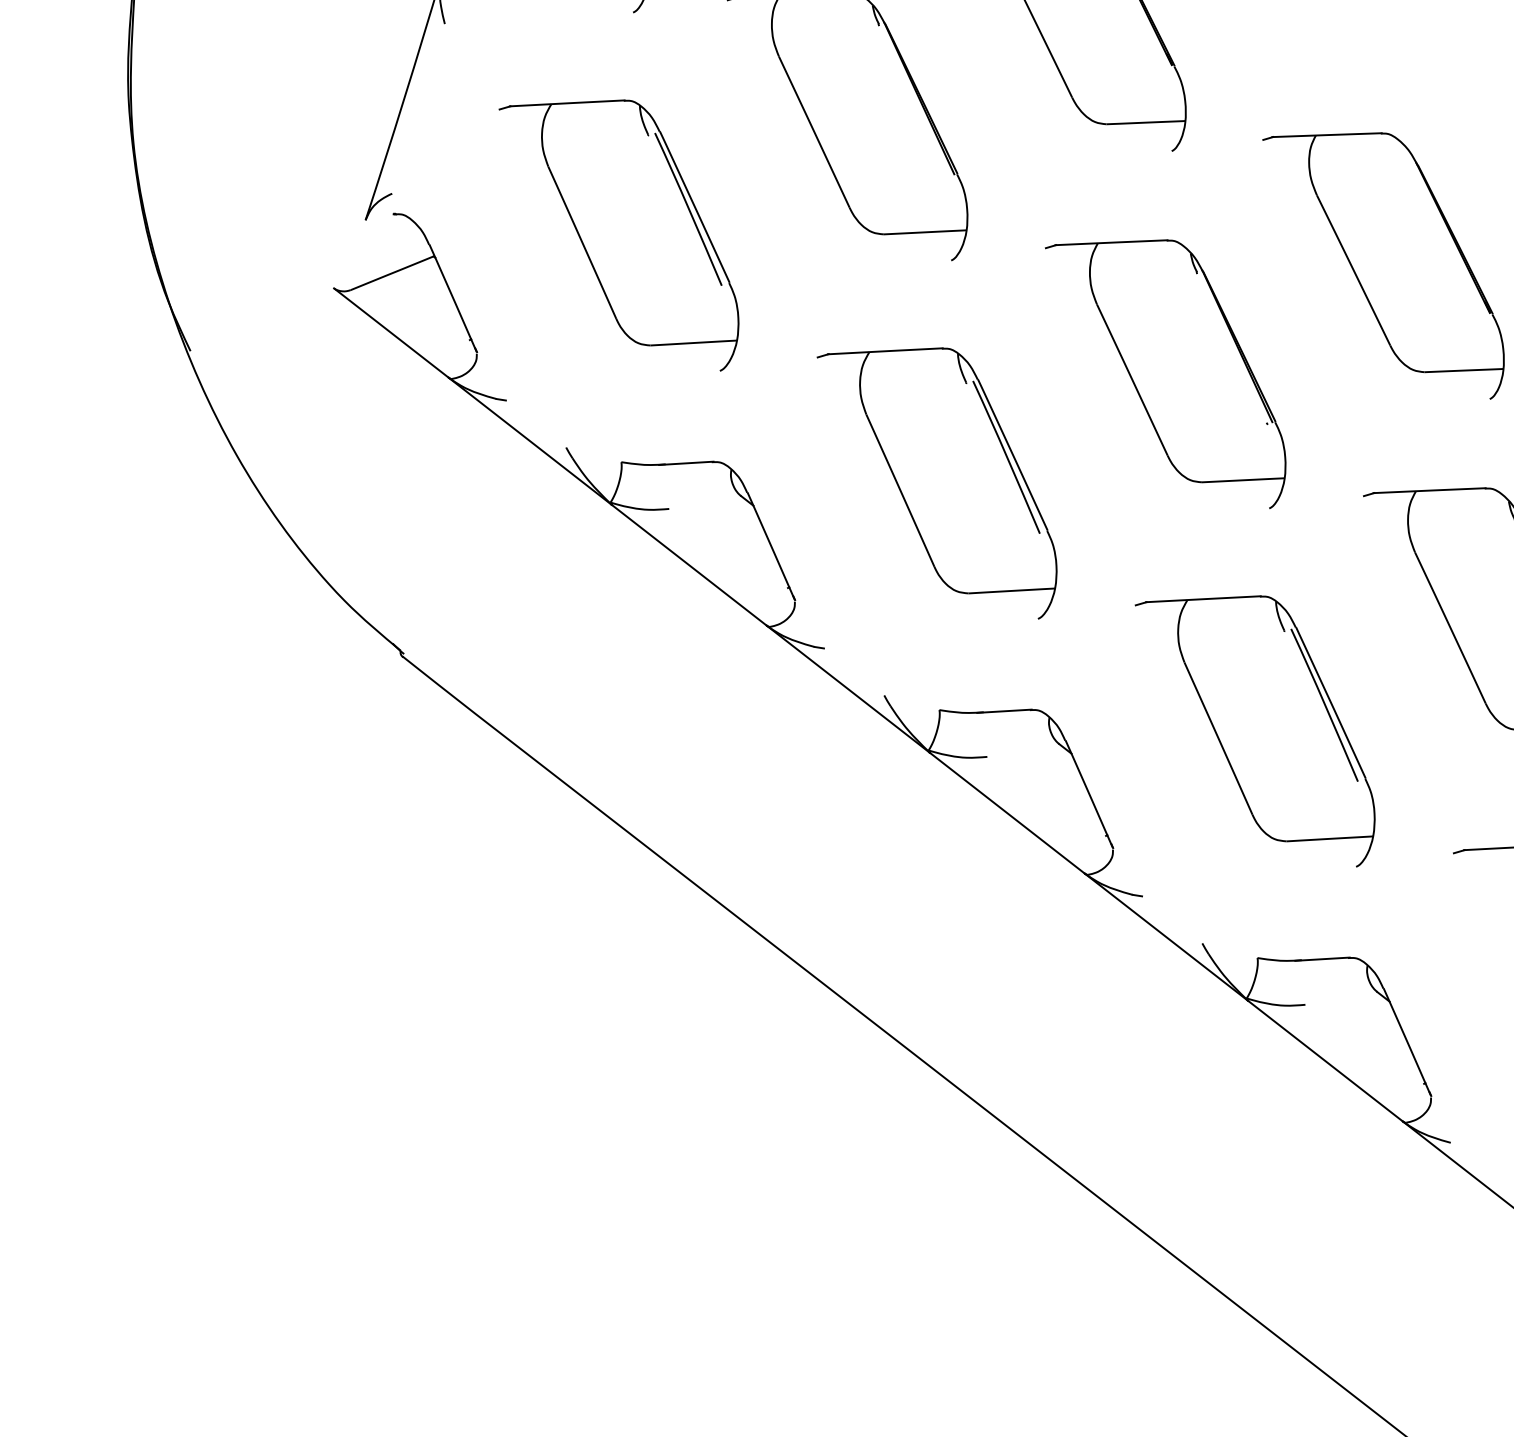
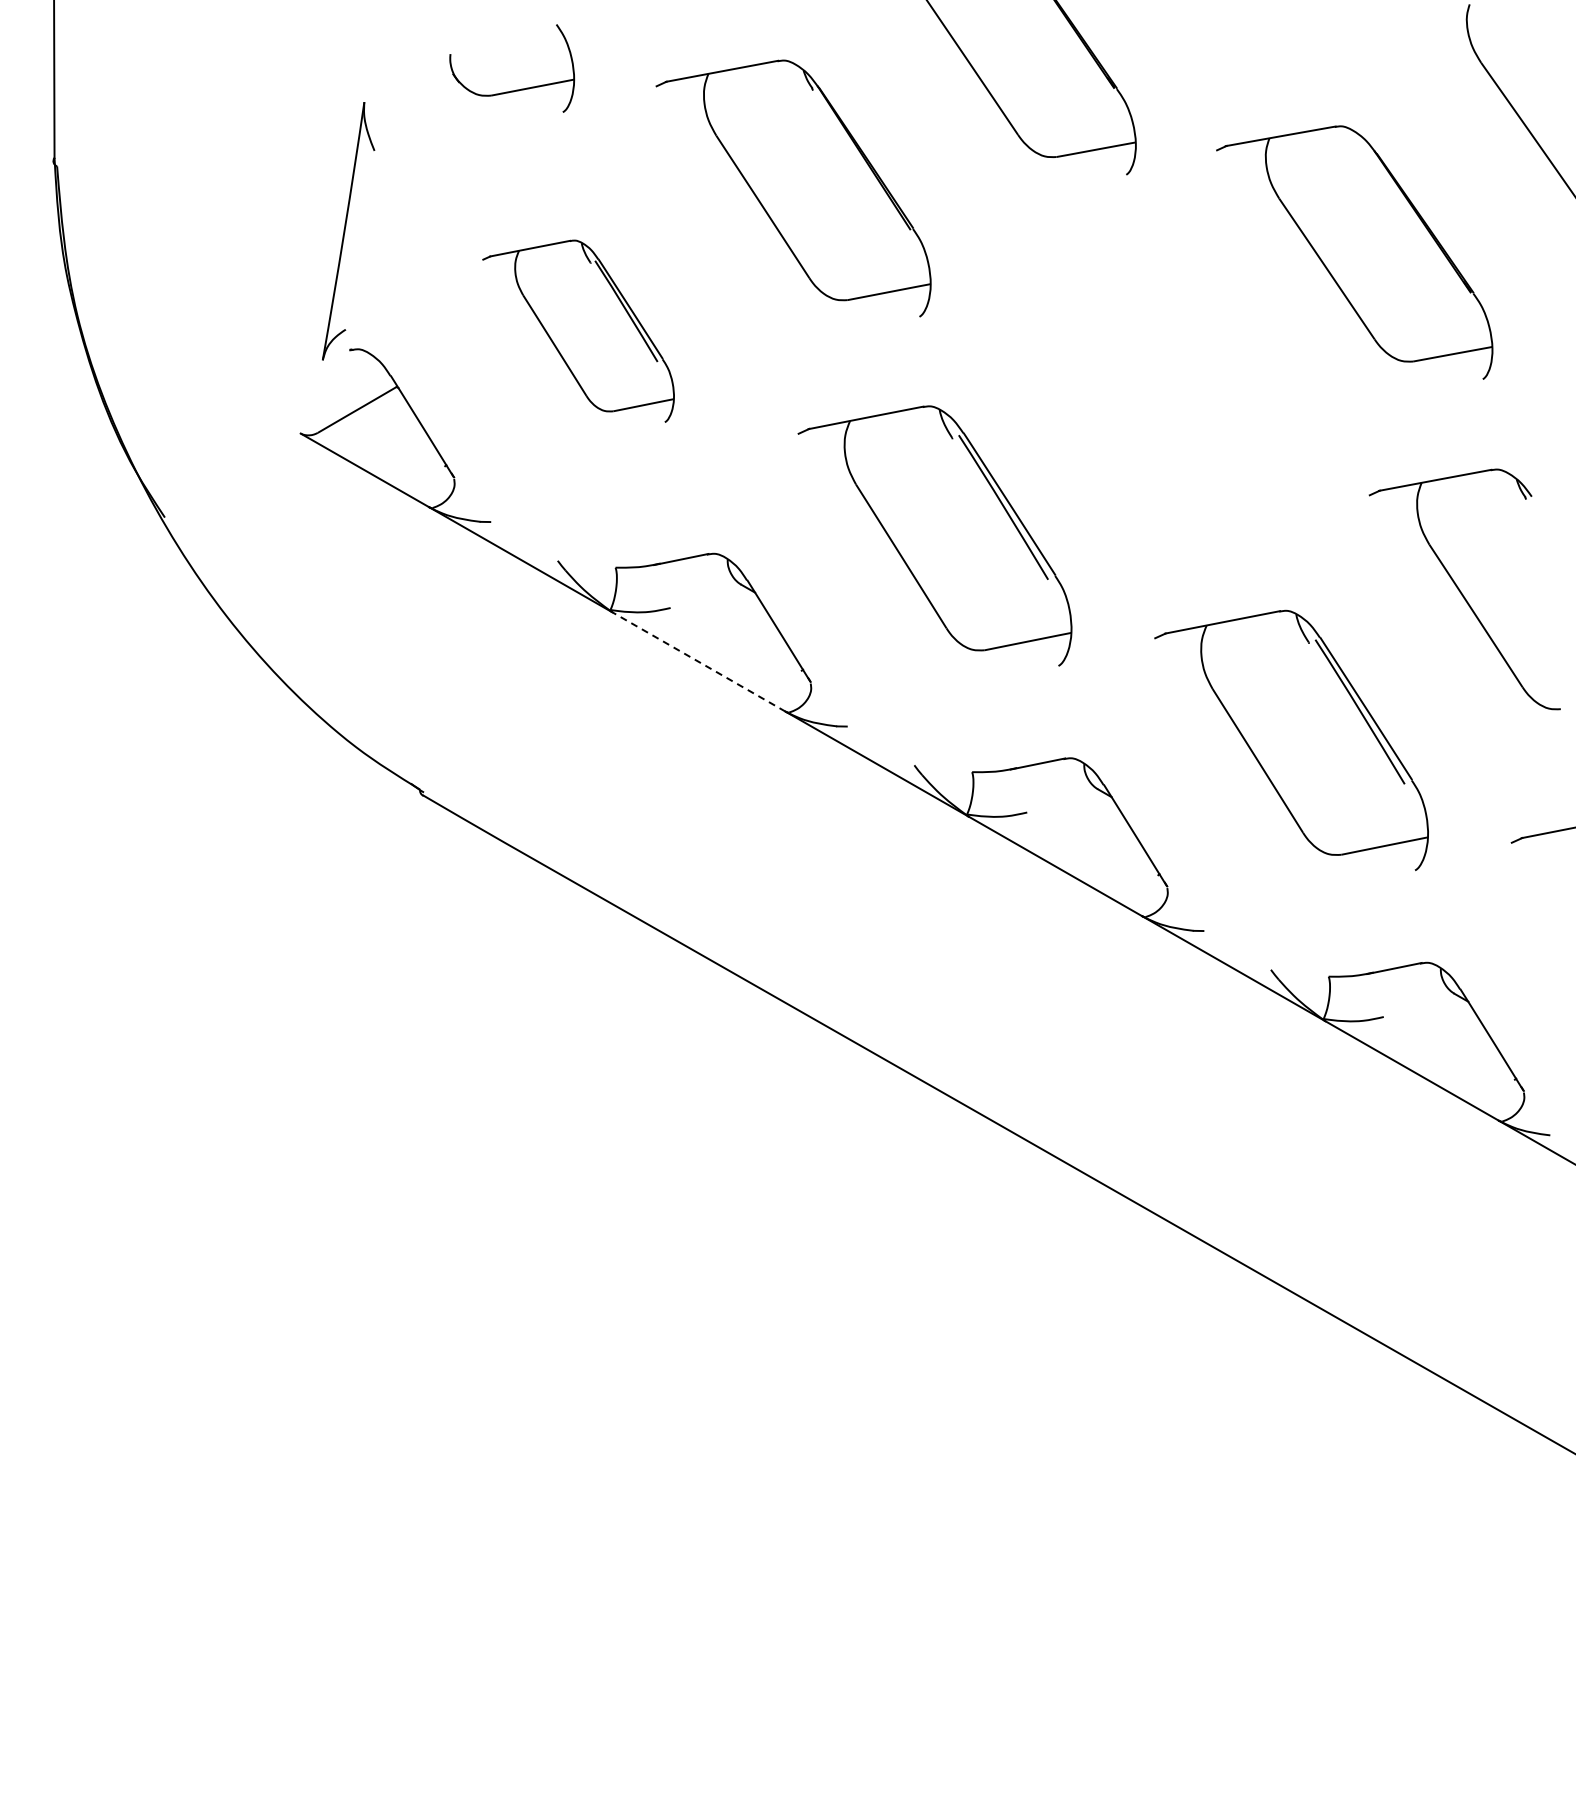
part: (618, 226) -> (578, 330), size x0.7
part: (1165, 365) -> (1150, 392), removed
line: (688, 564) -> (698, 661), solid -> dashed

